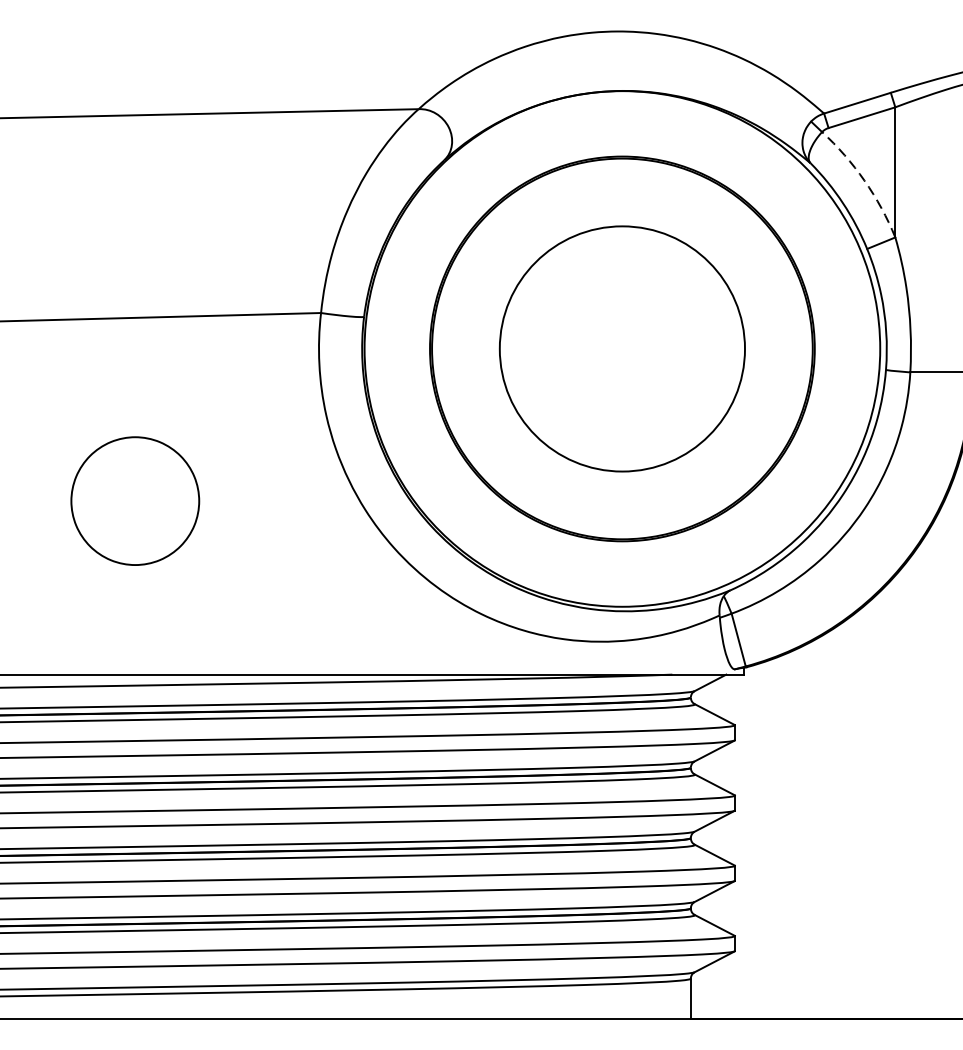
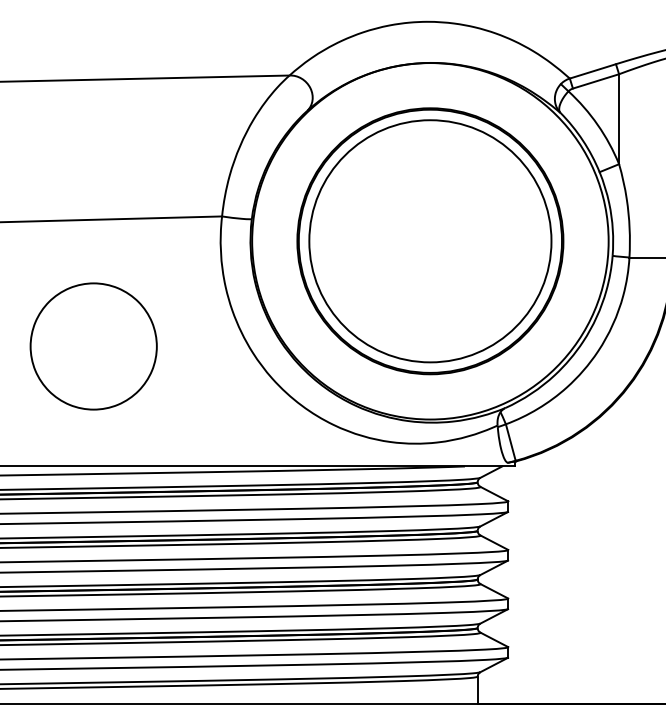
arc: (864, 180) -> (597, 124), dashed -> solid
circle: (622, 349) -> (430, 241), size x1.43
part: (135, 501) -> (93, 346), size x1.43

